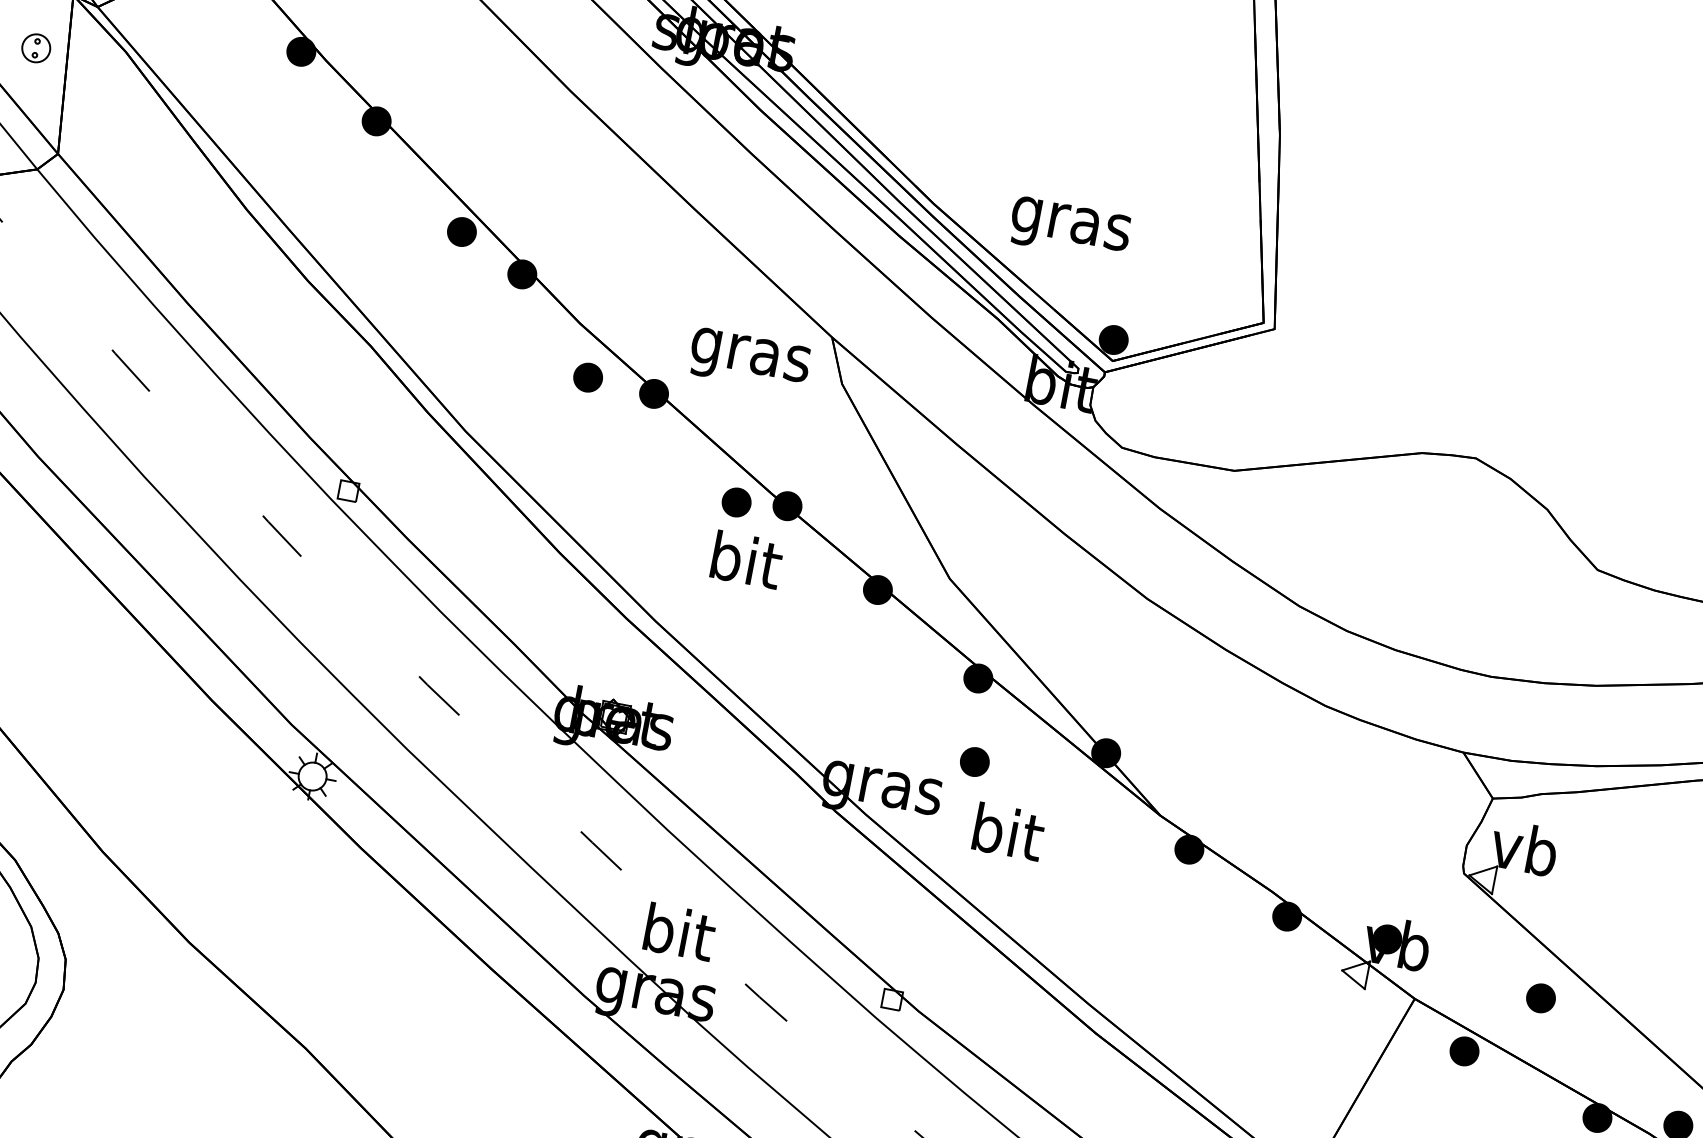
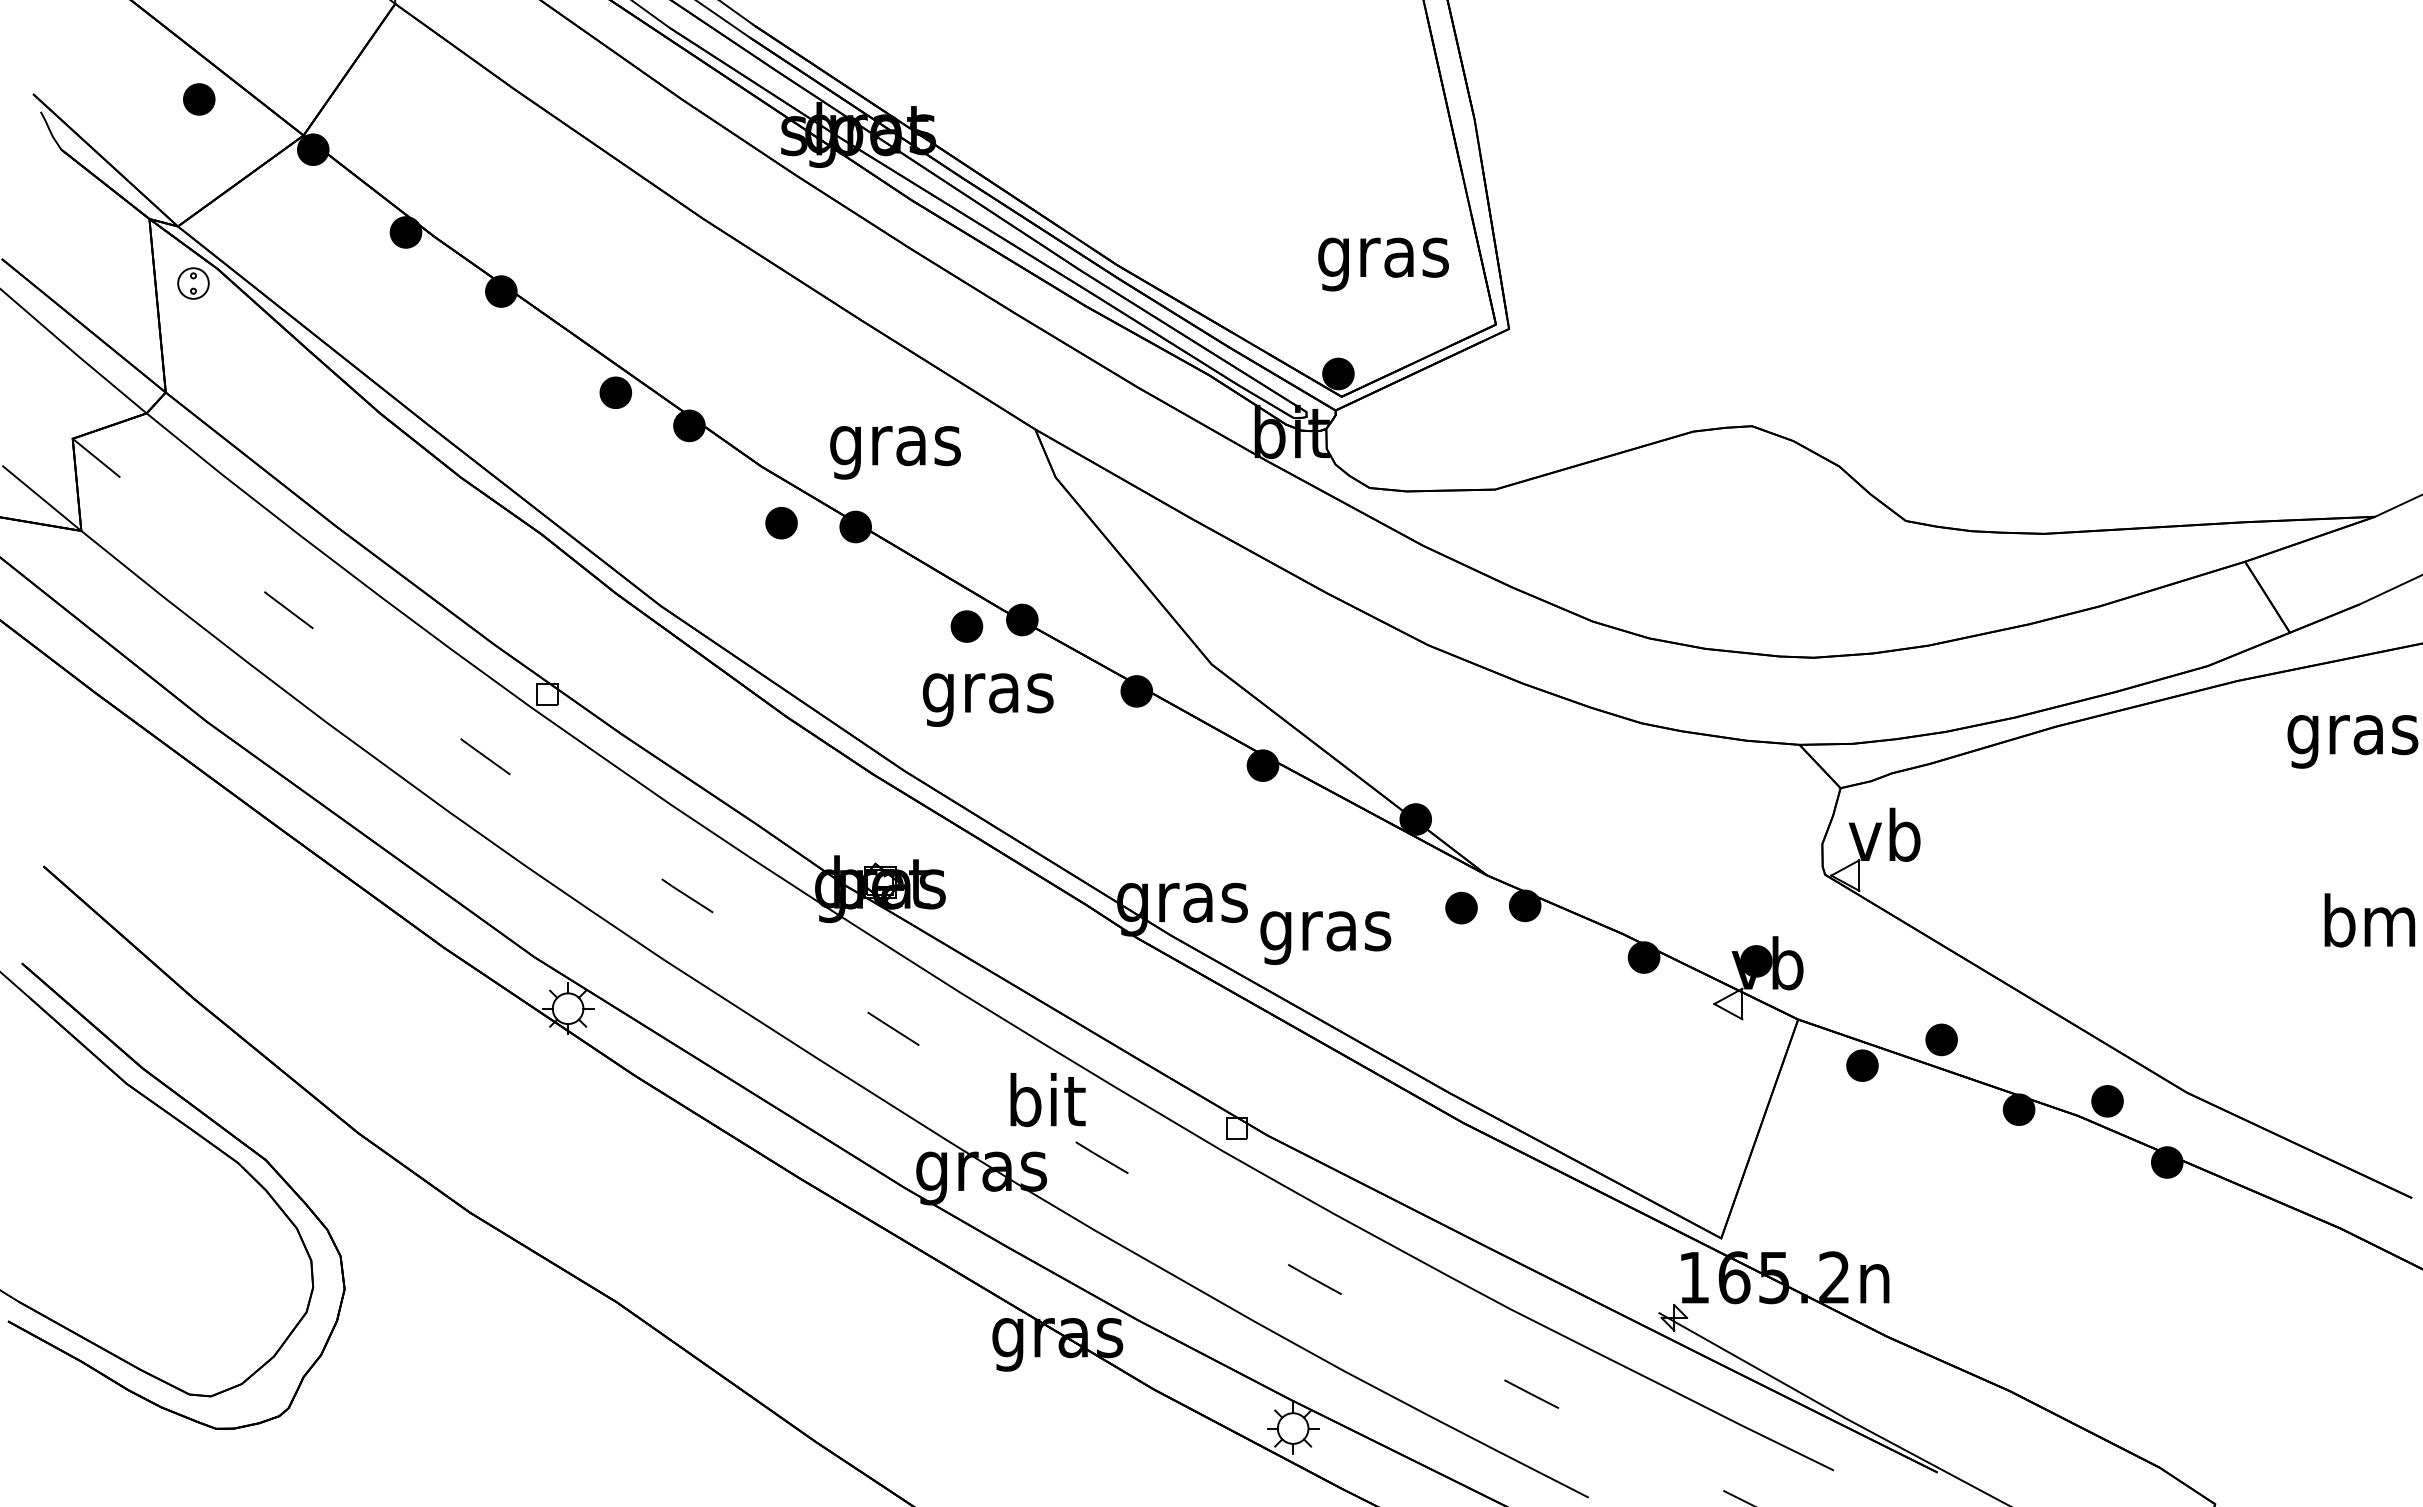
part: (36, 48) -> (193, 283), moved
text: (1069, 229) -> (1383, 264), moved
text: (749, 360) -> (895, 452), moved
text: (743, 565) -> (987, 692), bit -> gras
part: (974, 761) -> (1461, 907), moved
text: (1005, 837) -> (1325, 930), bit -> gras
text: (679, 932) -> (1047, 1100), moved
part: (1540, 997) -> (1941, 1039), moved

